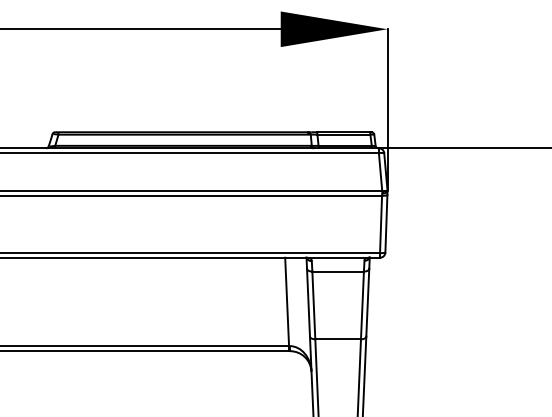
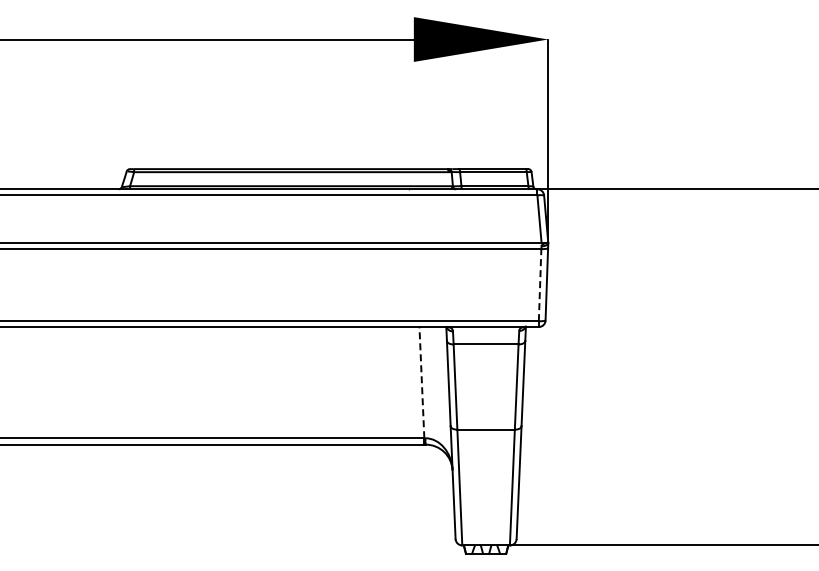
line: (381, 223) -> (540, 284), solid -> dashed
line: (286, 301) -> (421, 382), solid -> dashed

